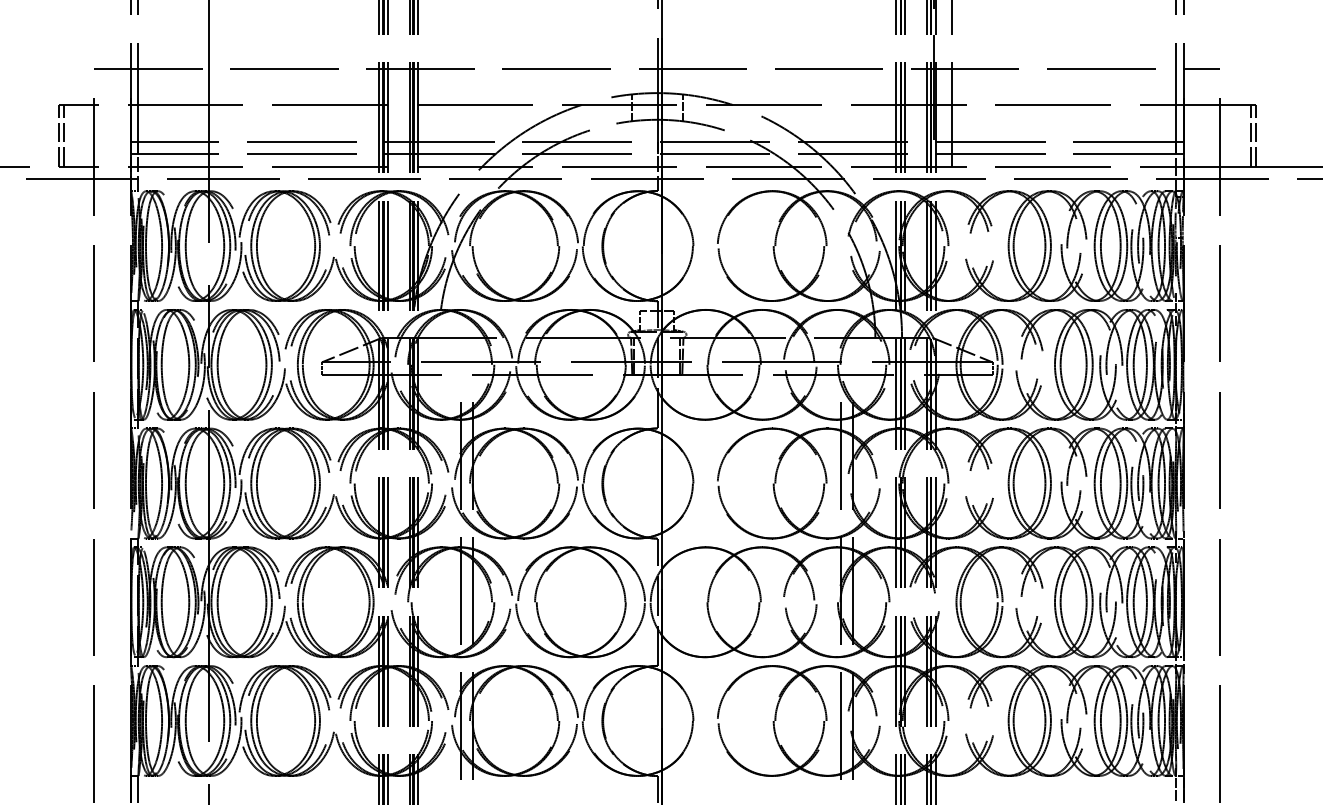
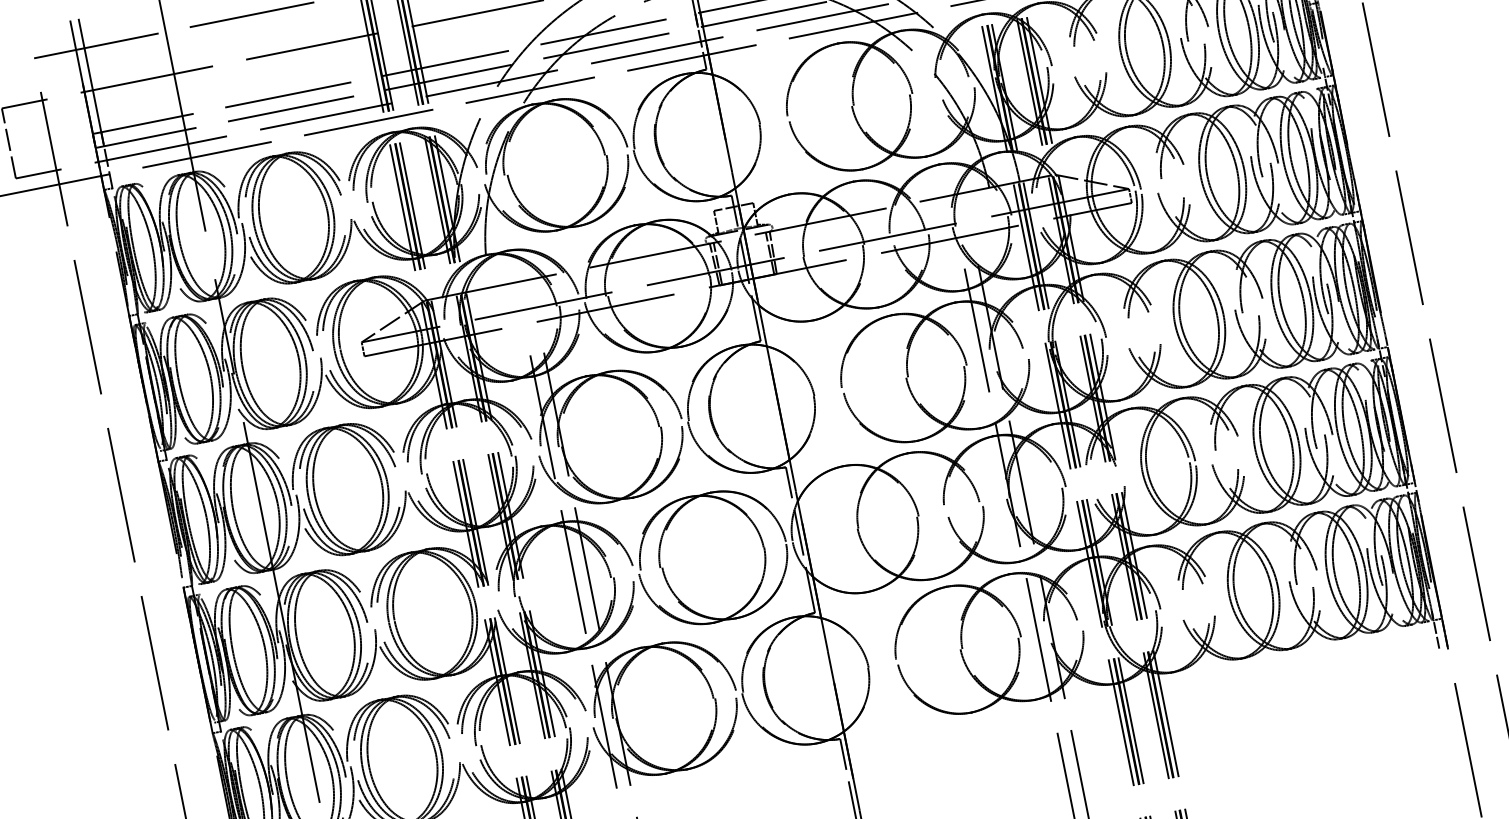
line: (63, 135) -> (14, 141), removed

